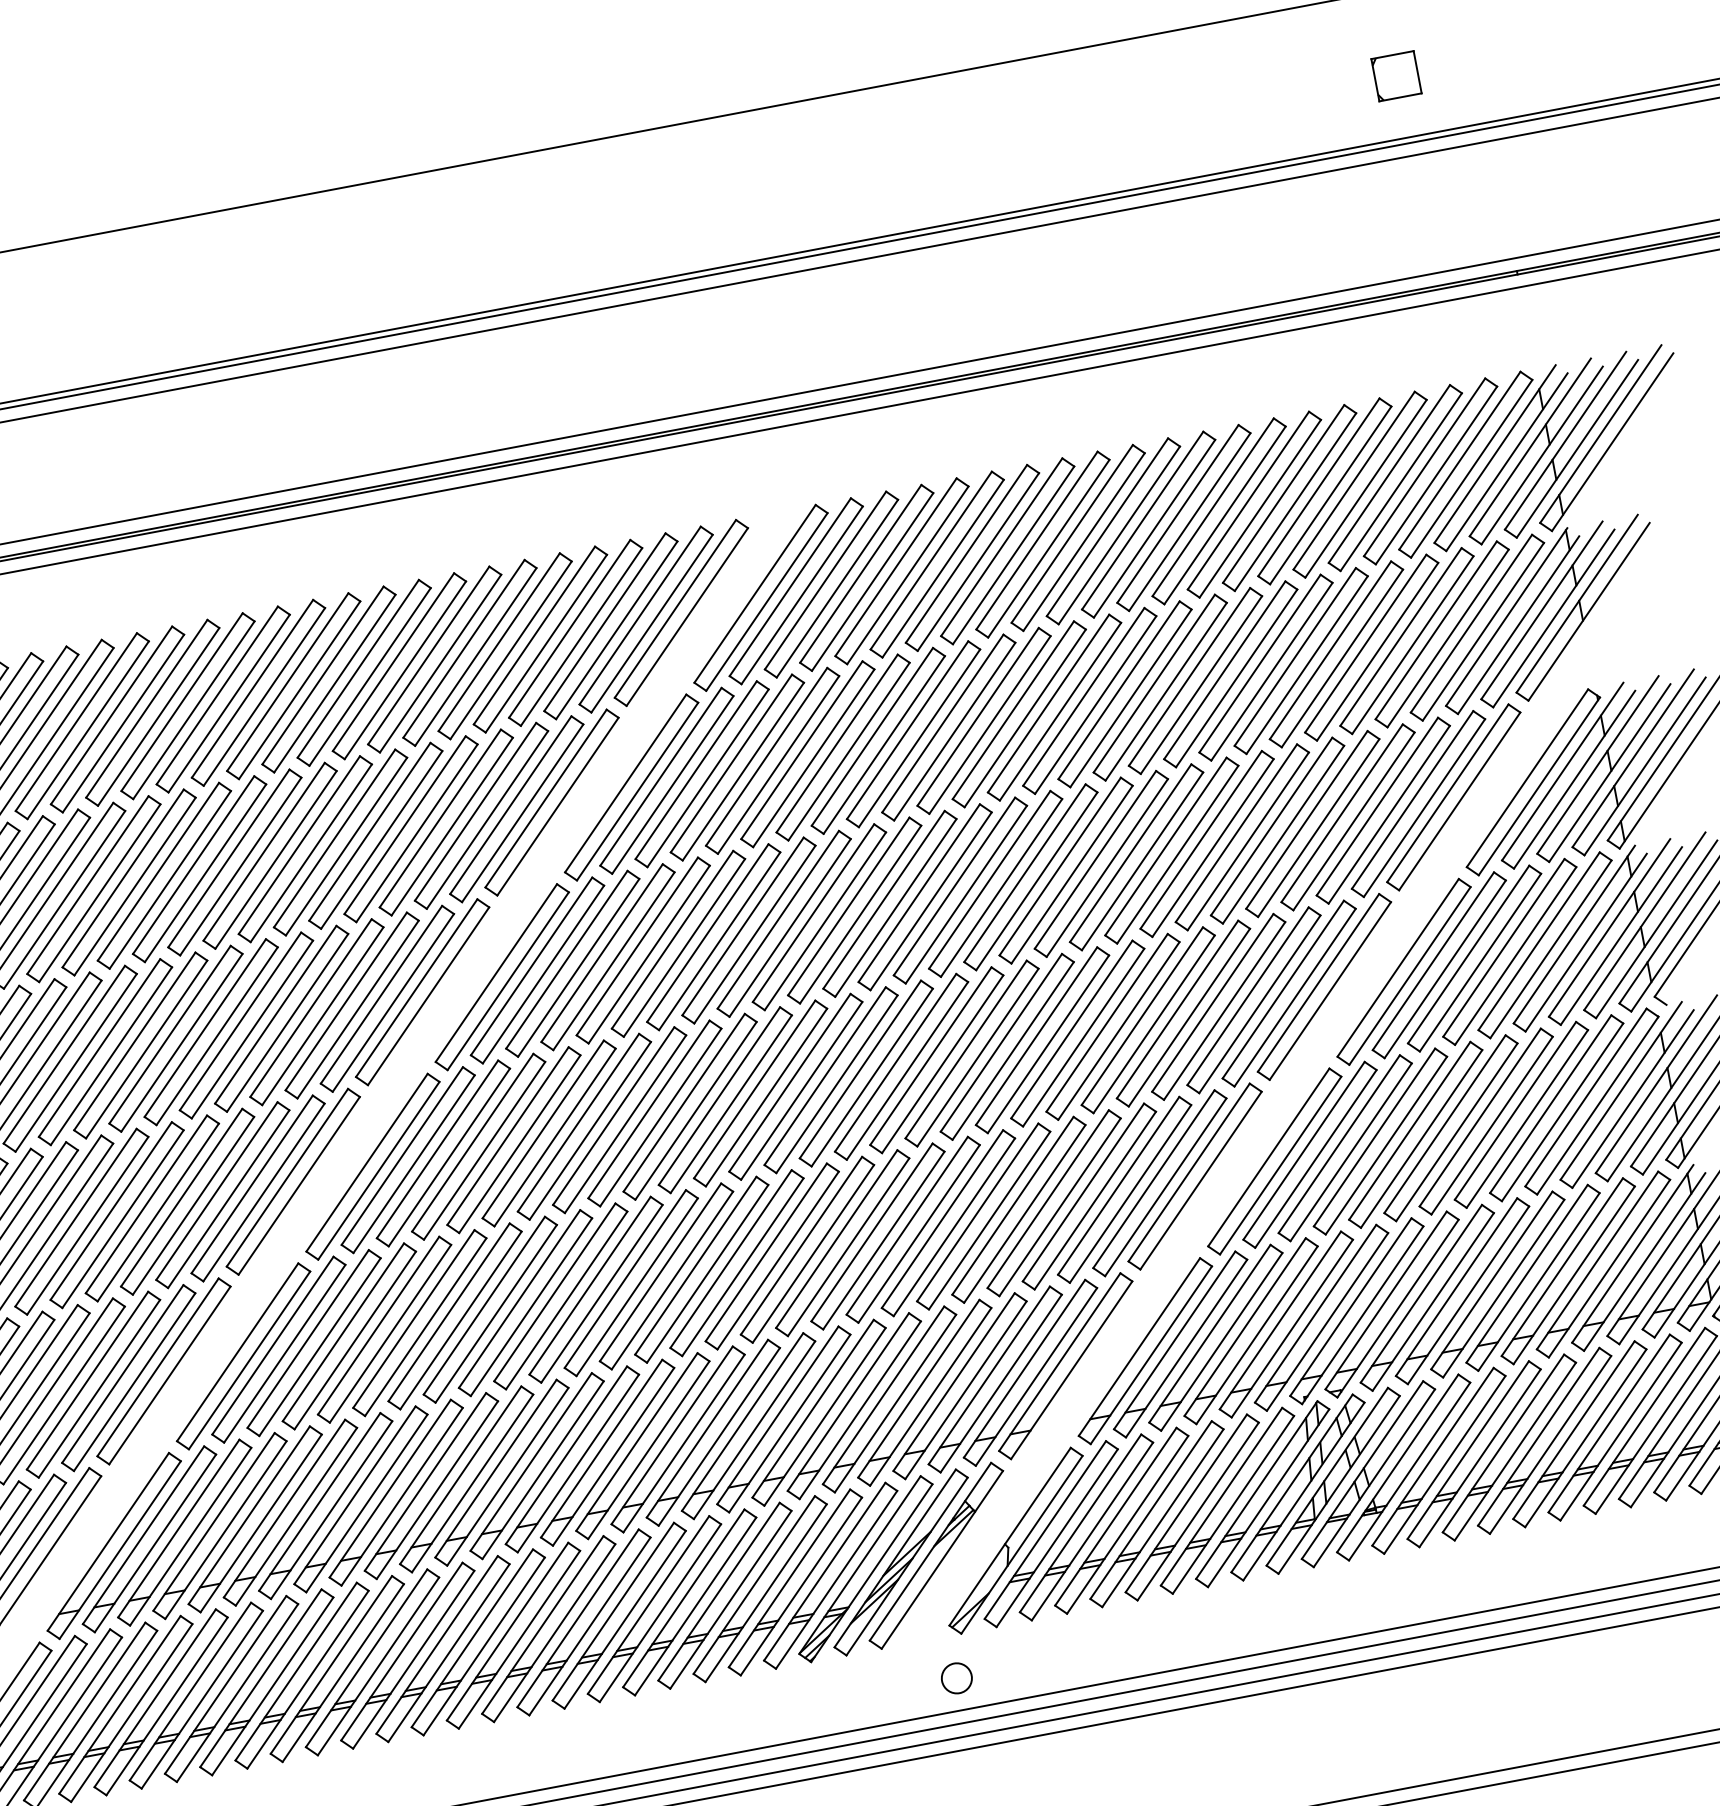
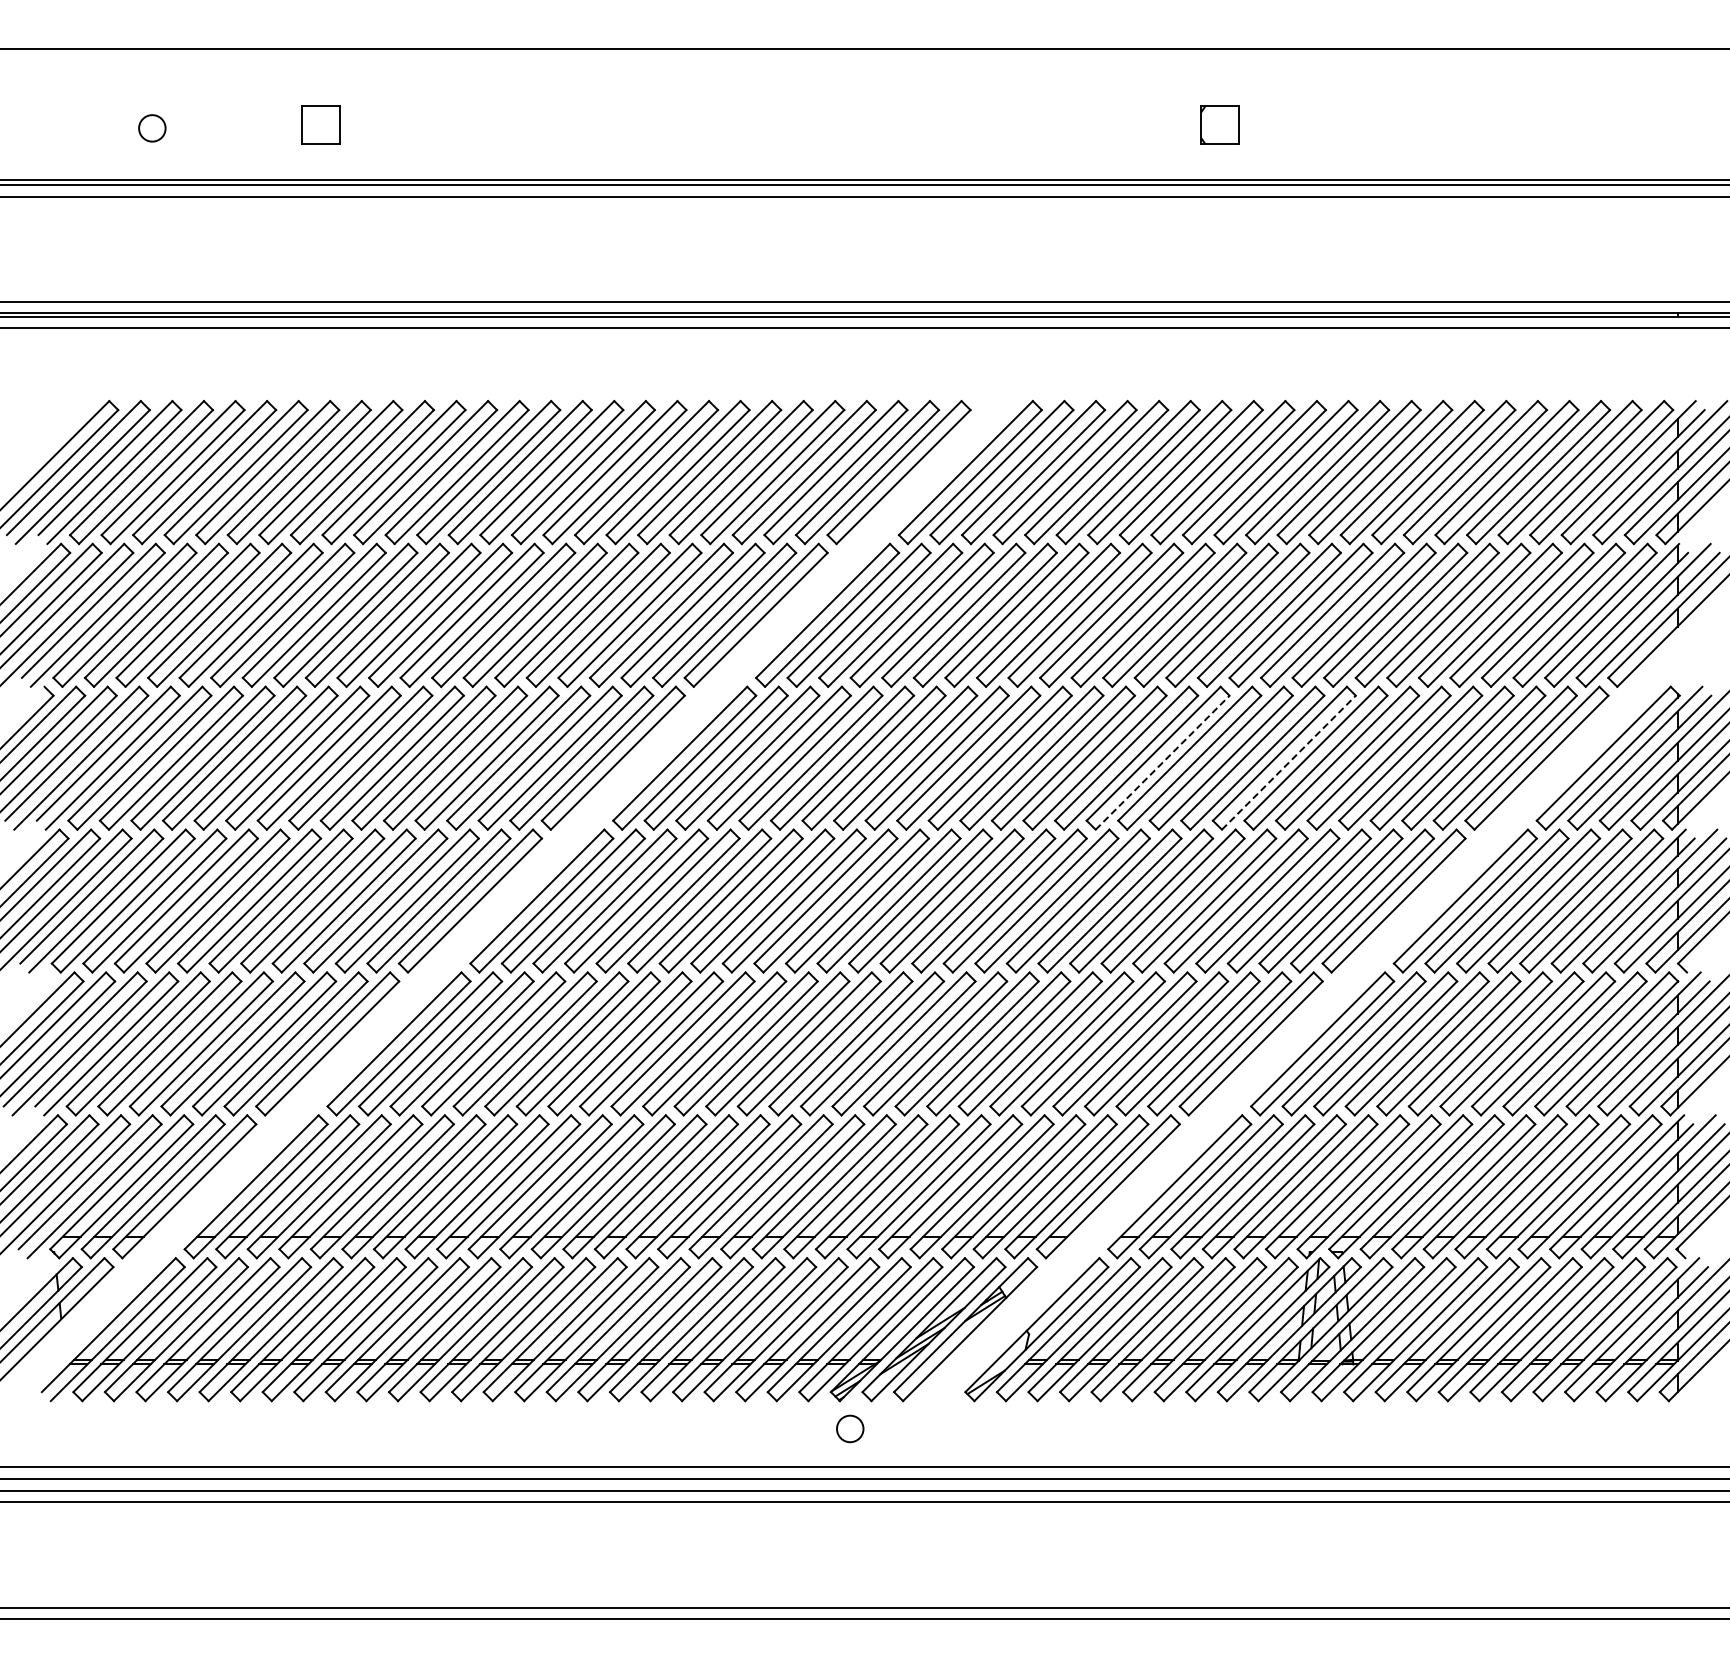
part: (1395, 75) -> (1219, 124), moved
line: (1177, 854) -> (1288, 762), solid -> dashed
line: (1036, 881) -> (1162, 762), solid -> dashed
circle: (957, 1677) -> (850, 1428), moved

